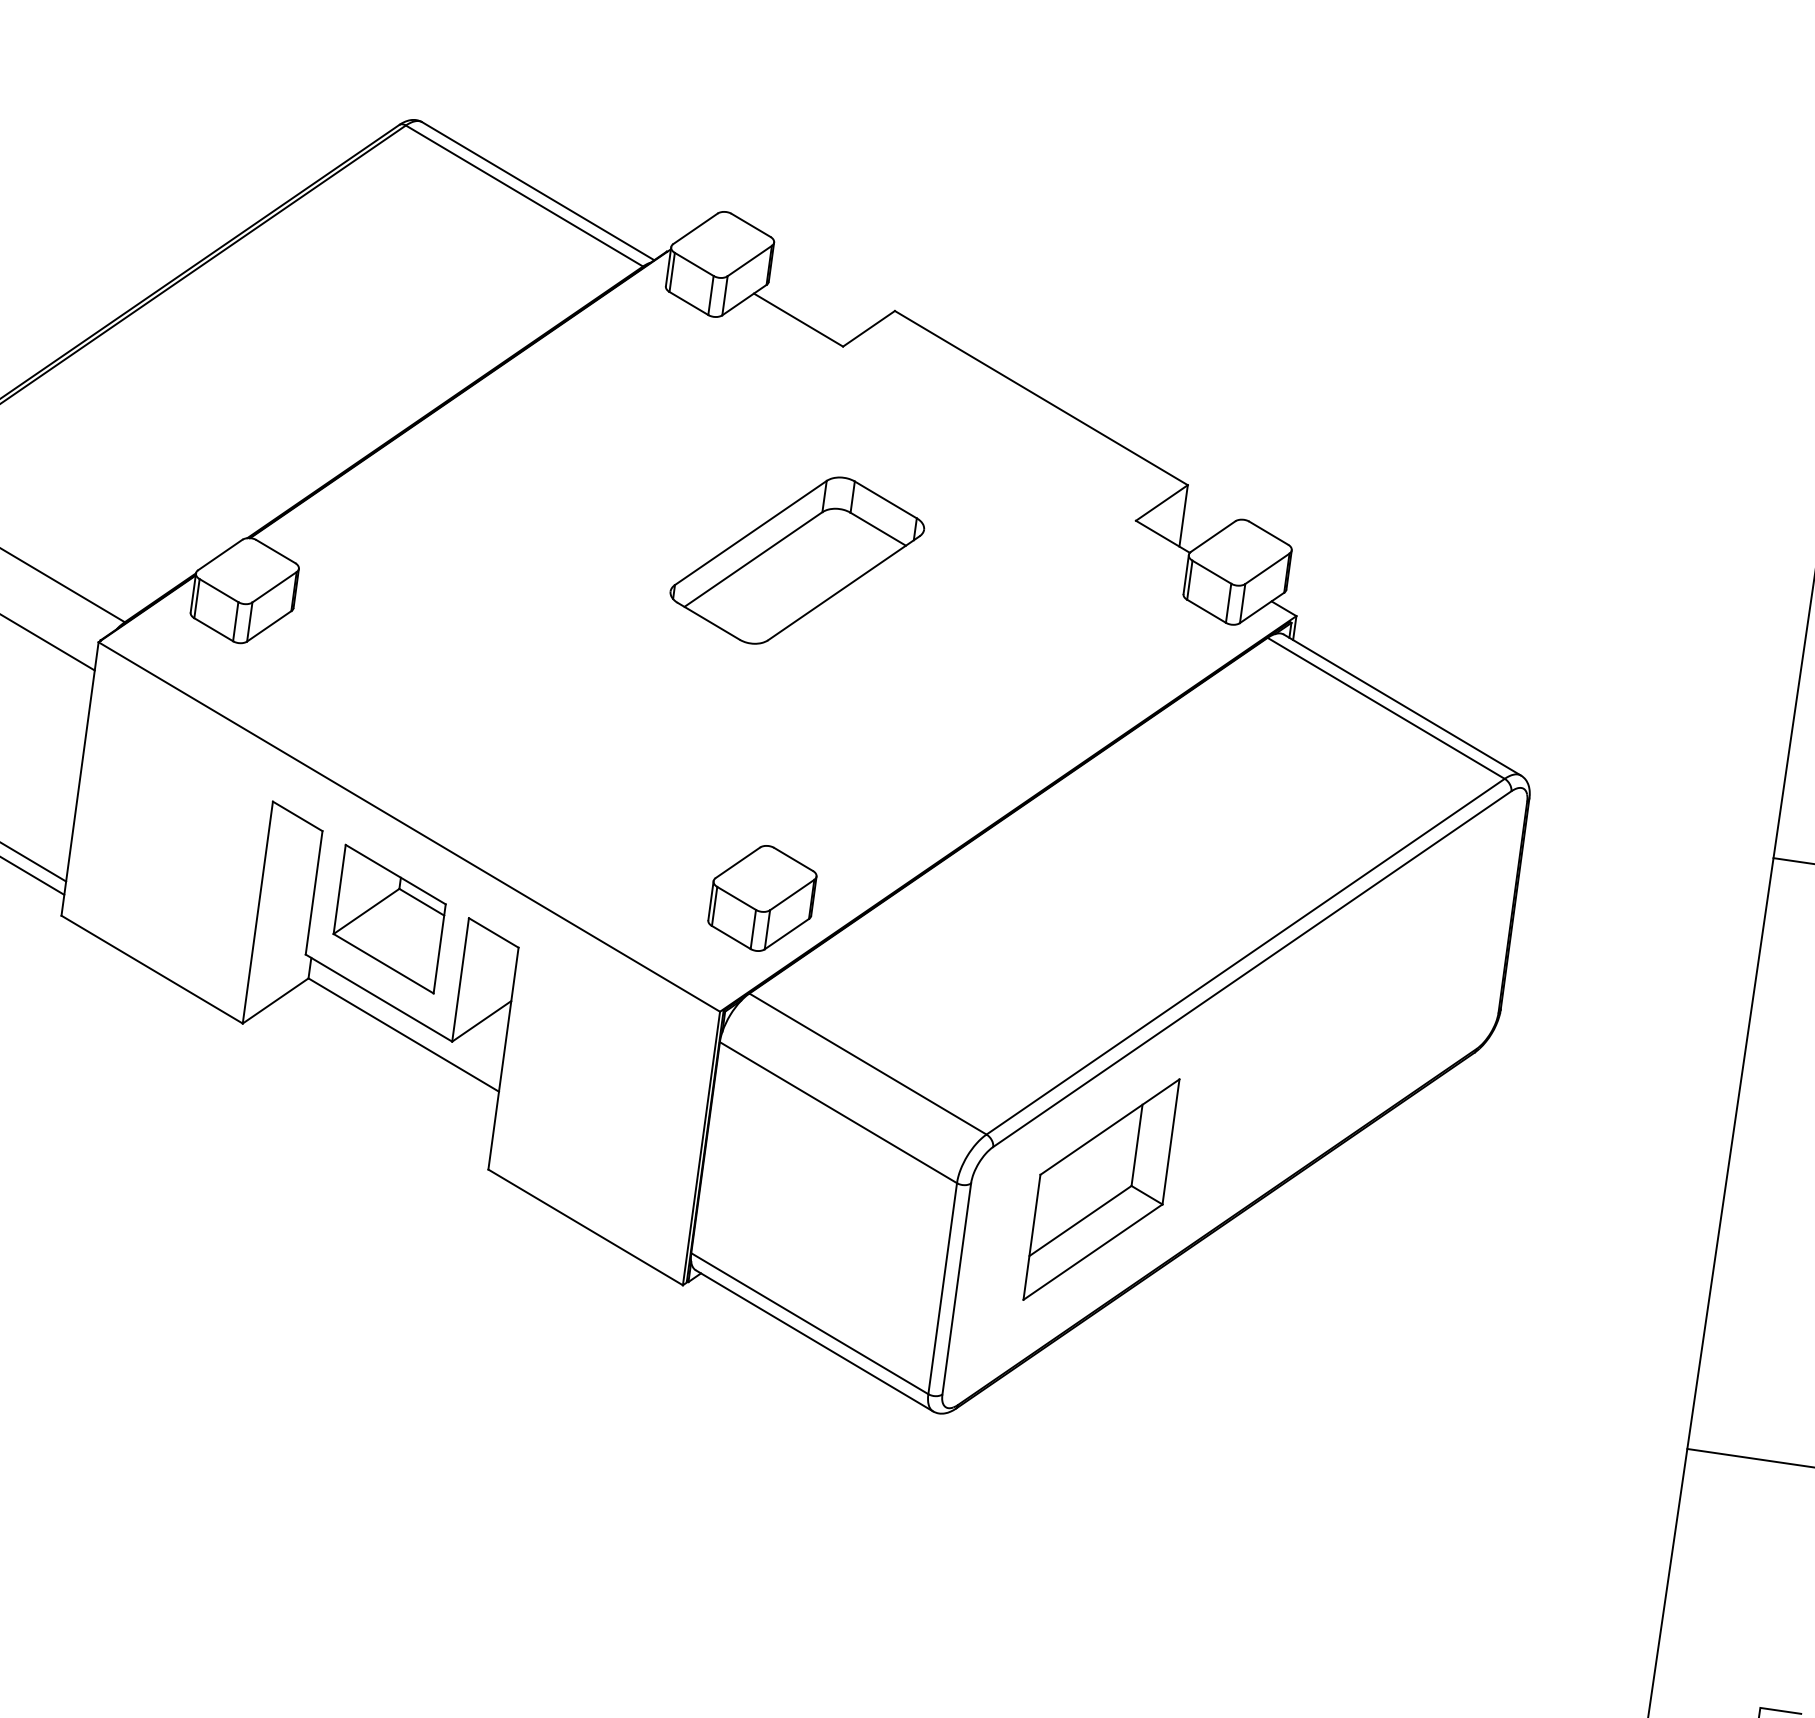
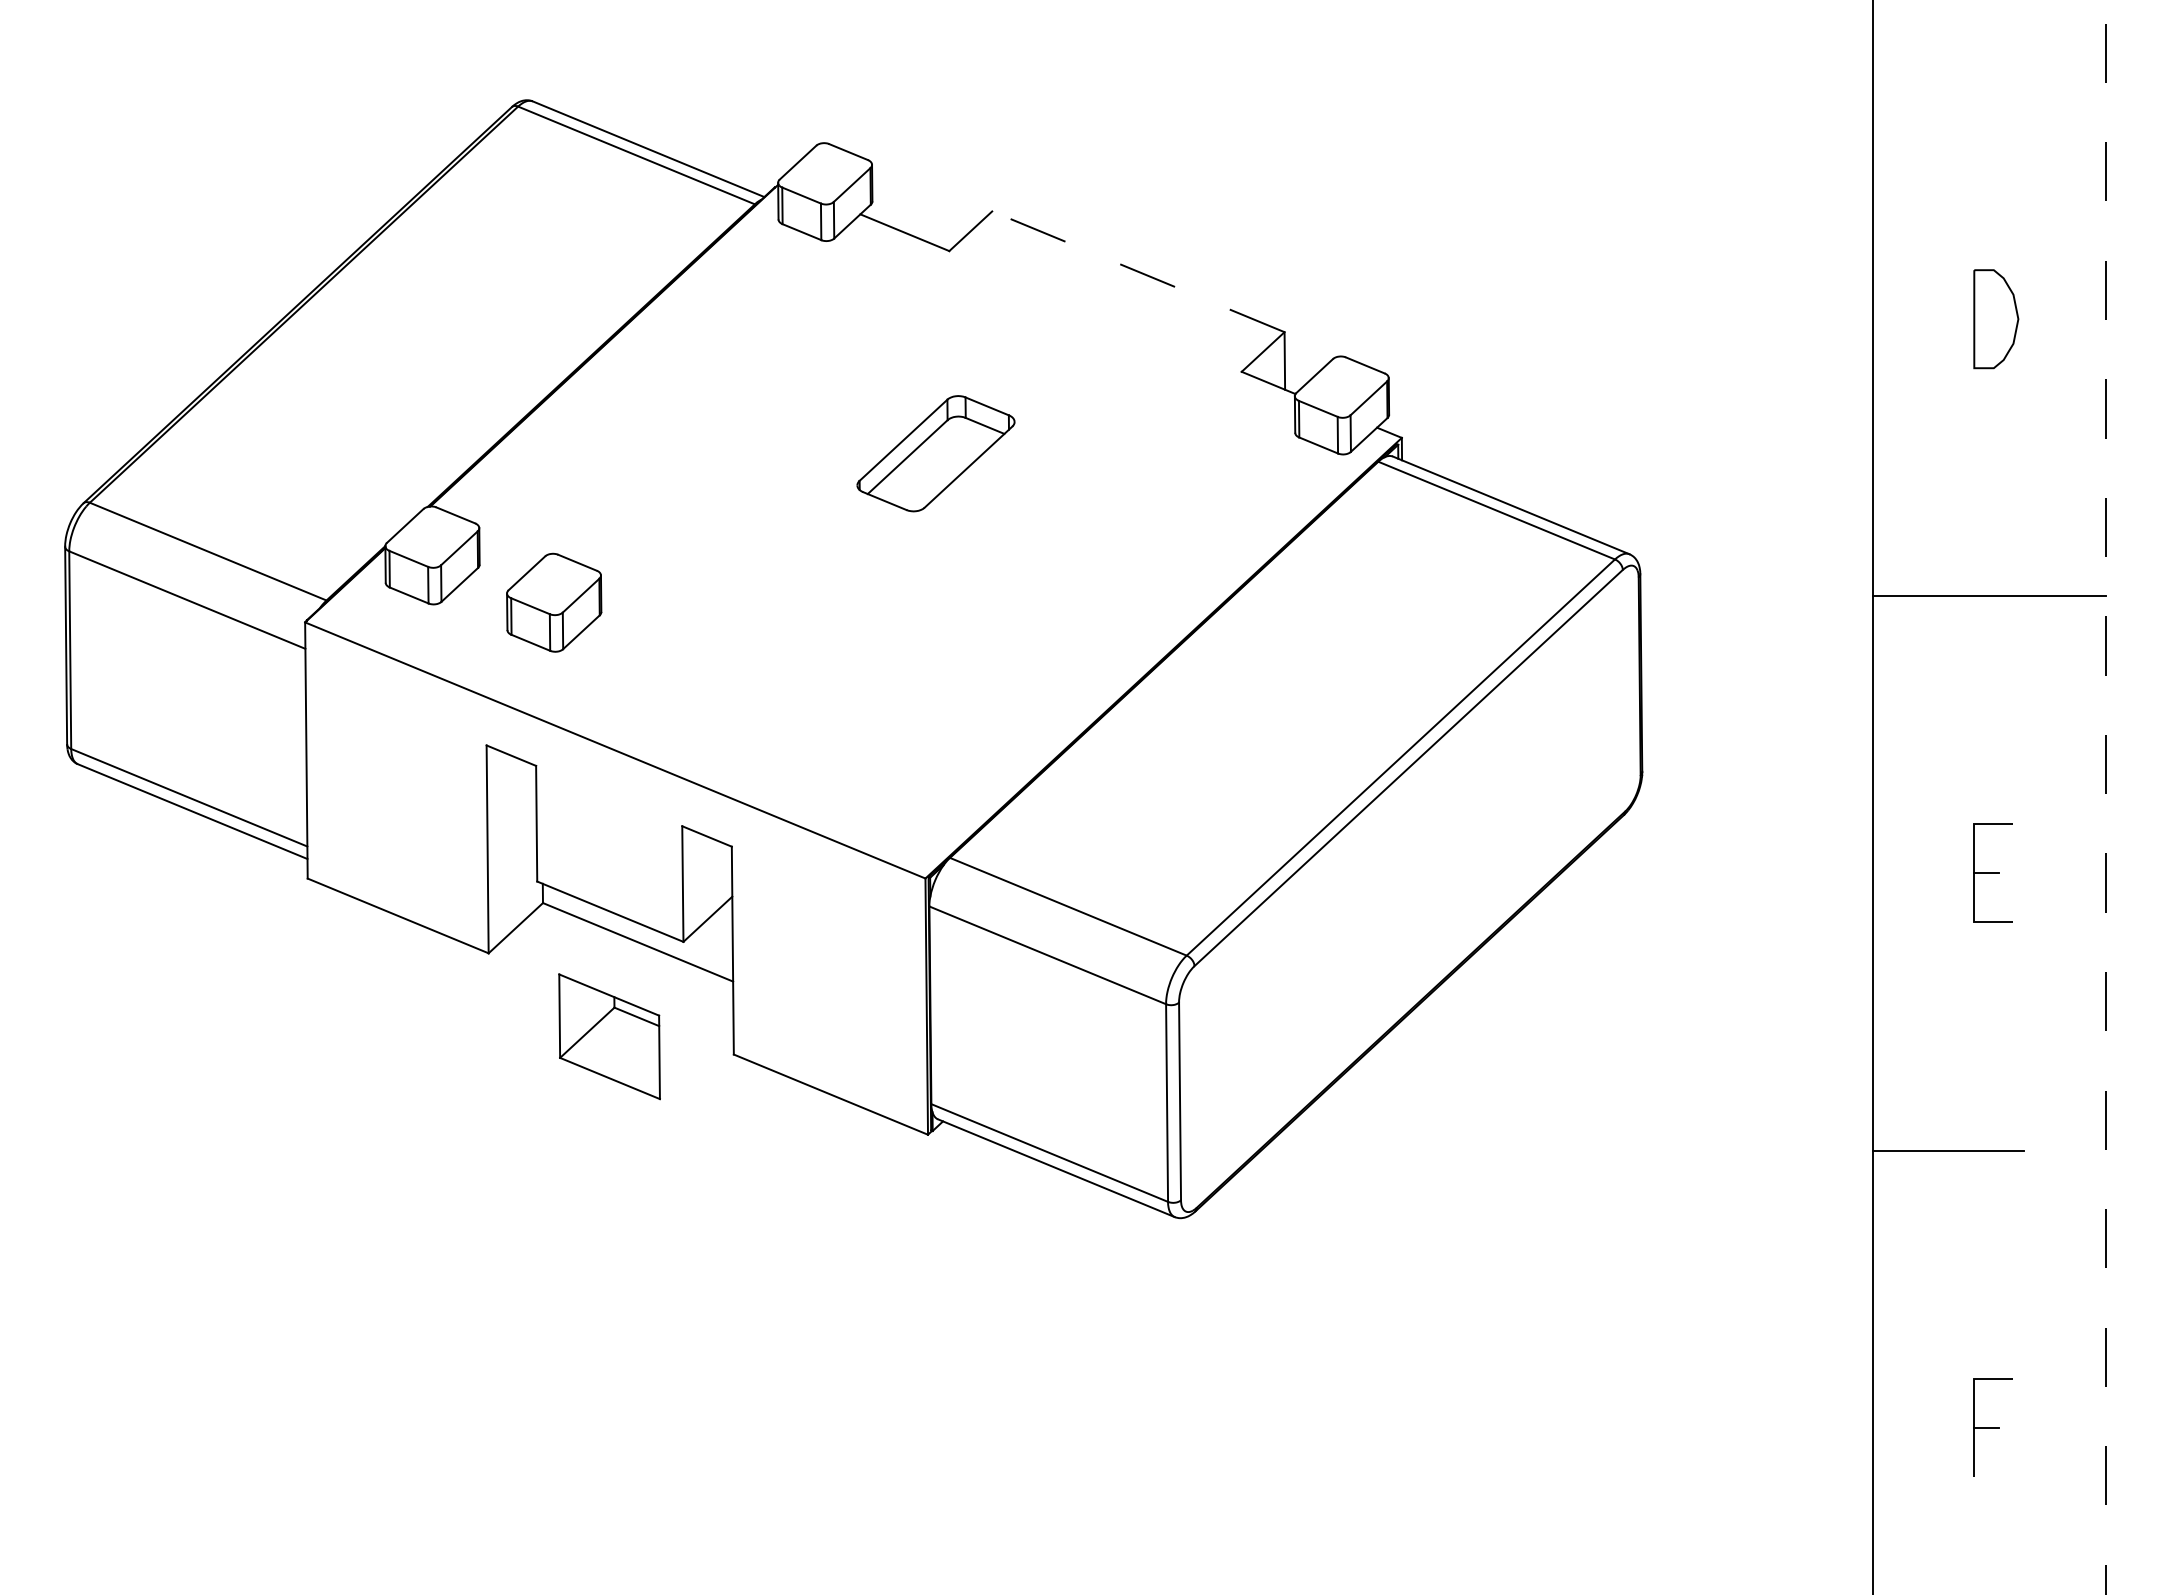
line: (1040, 397) -> (1137, 271), solid -> dashed
part: (796, 560) -> (935, 453), size x0.7
part: (762, 898) -> (554, 602), moved
part: (389, 918) -> (609, 1036), moved
part: (1101, 1189) -> (1299, 990), removed

